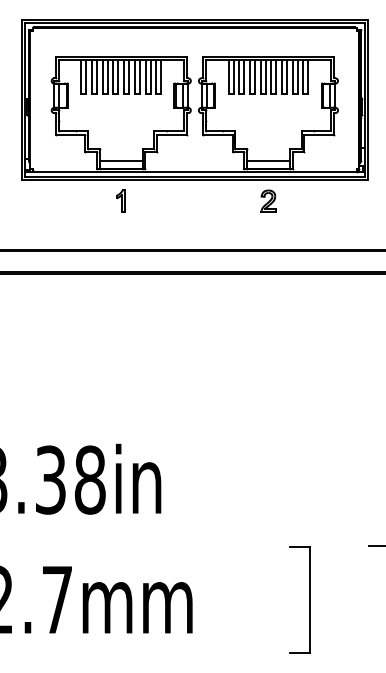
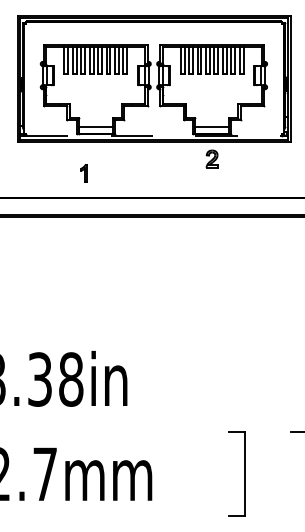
line: (195, 171) -> (154, 135), solid -> dashed
part: (119, 201) -> (83, 173), moved

